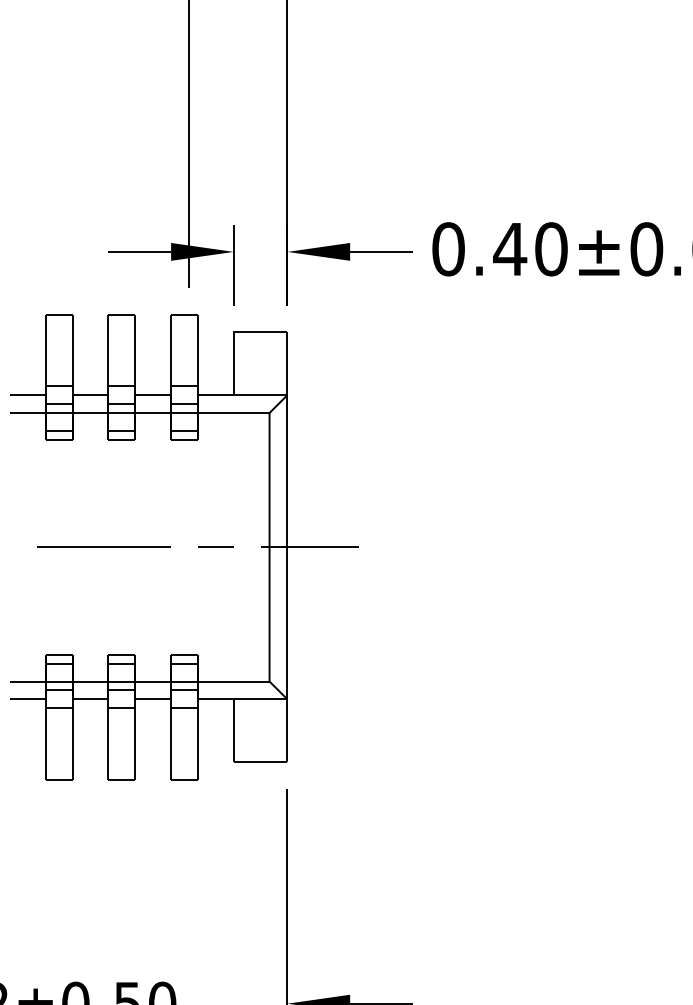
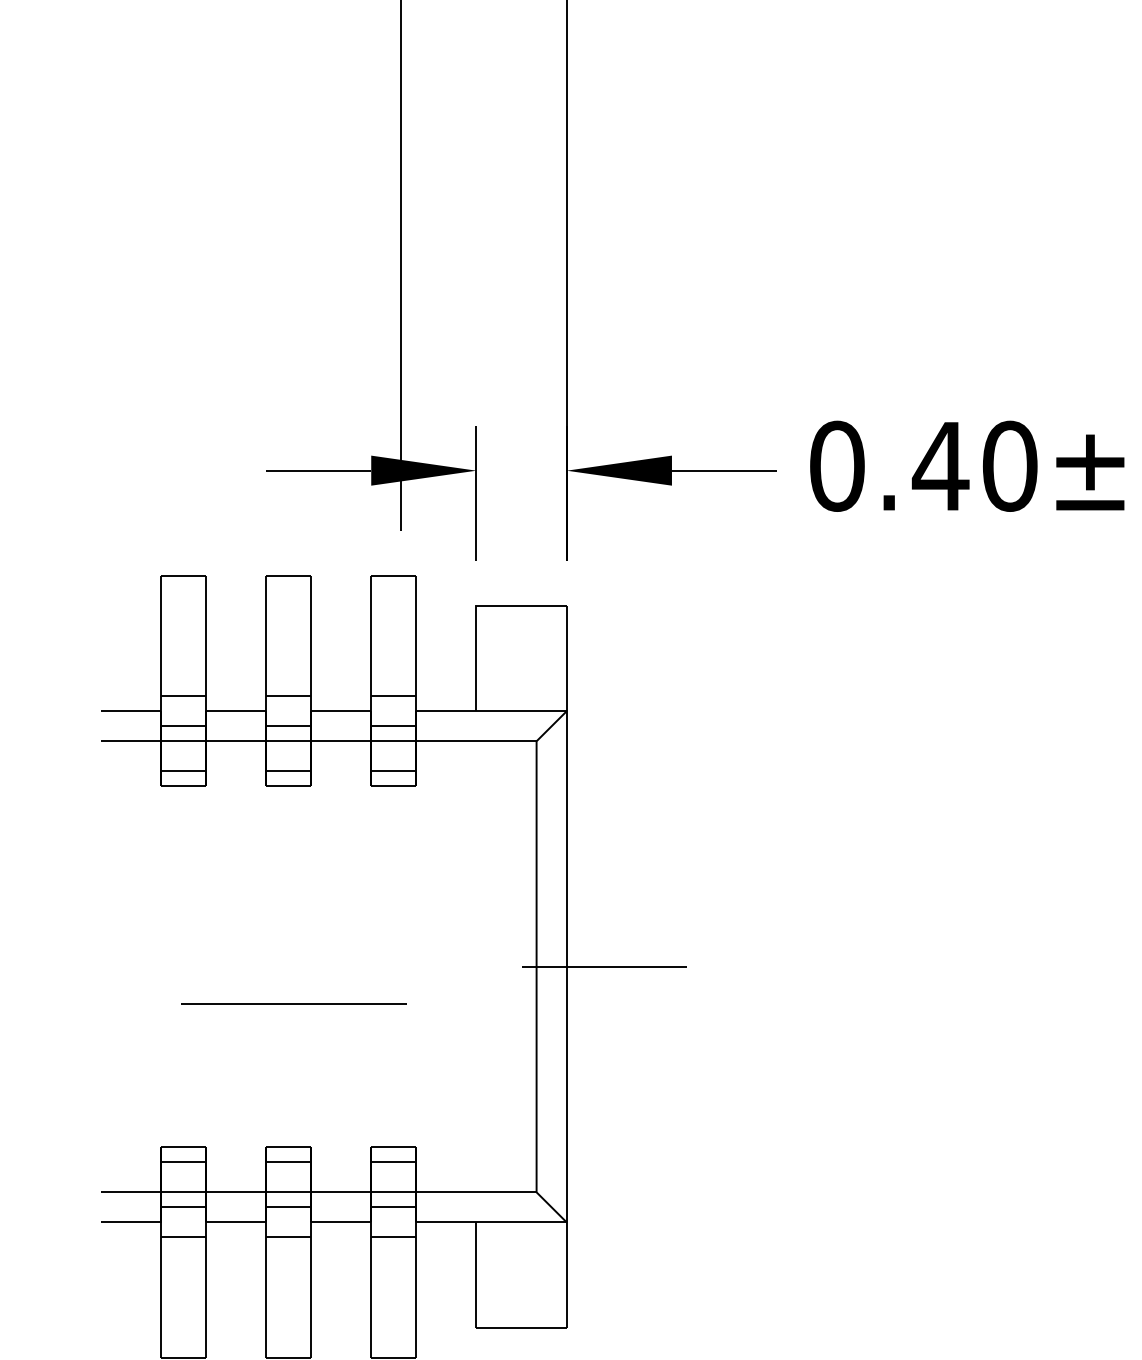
line: (103, 546) -> (292, 1002), moved
line: (215, 546) -> (445, 965), removed

